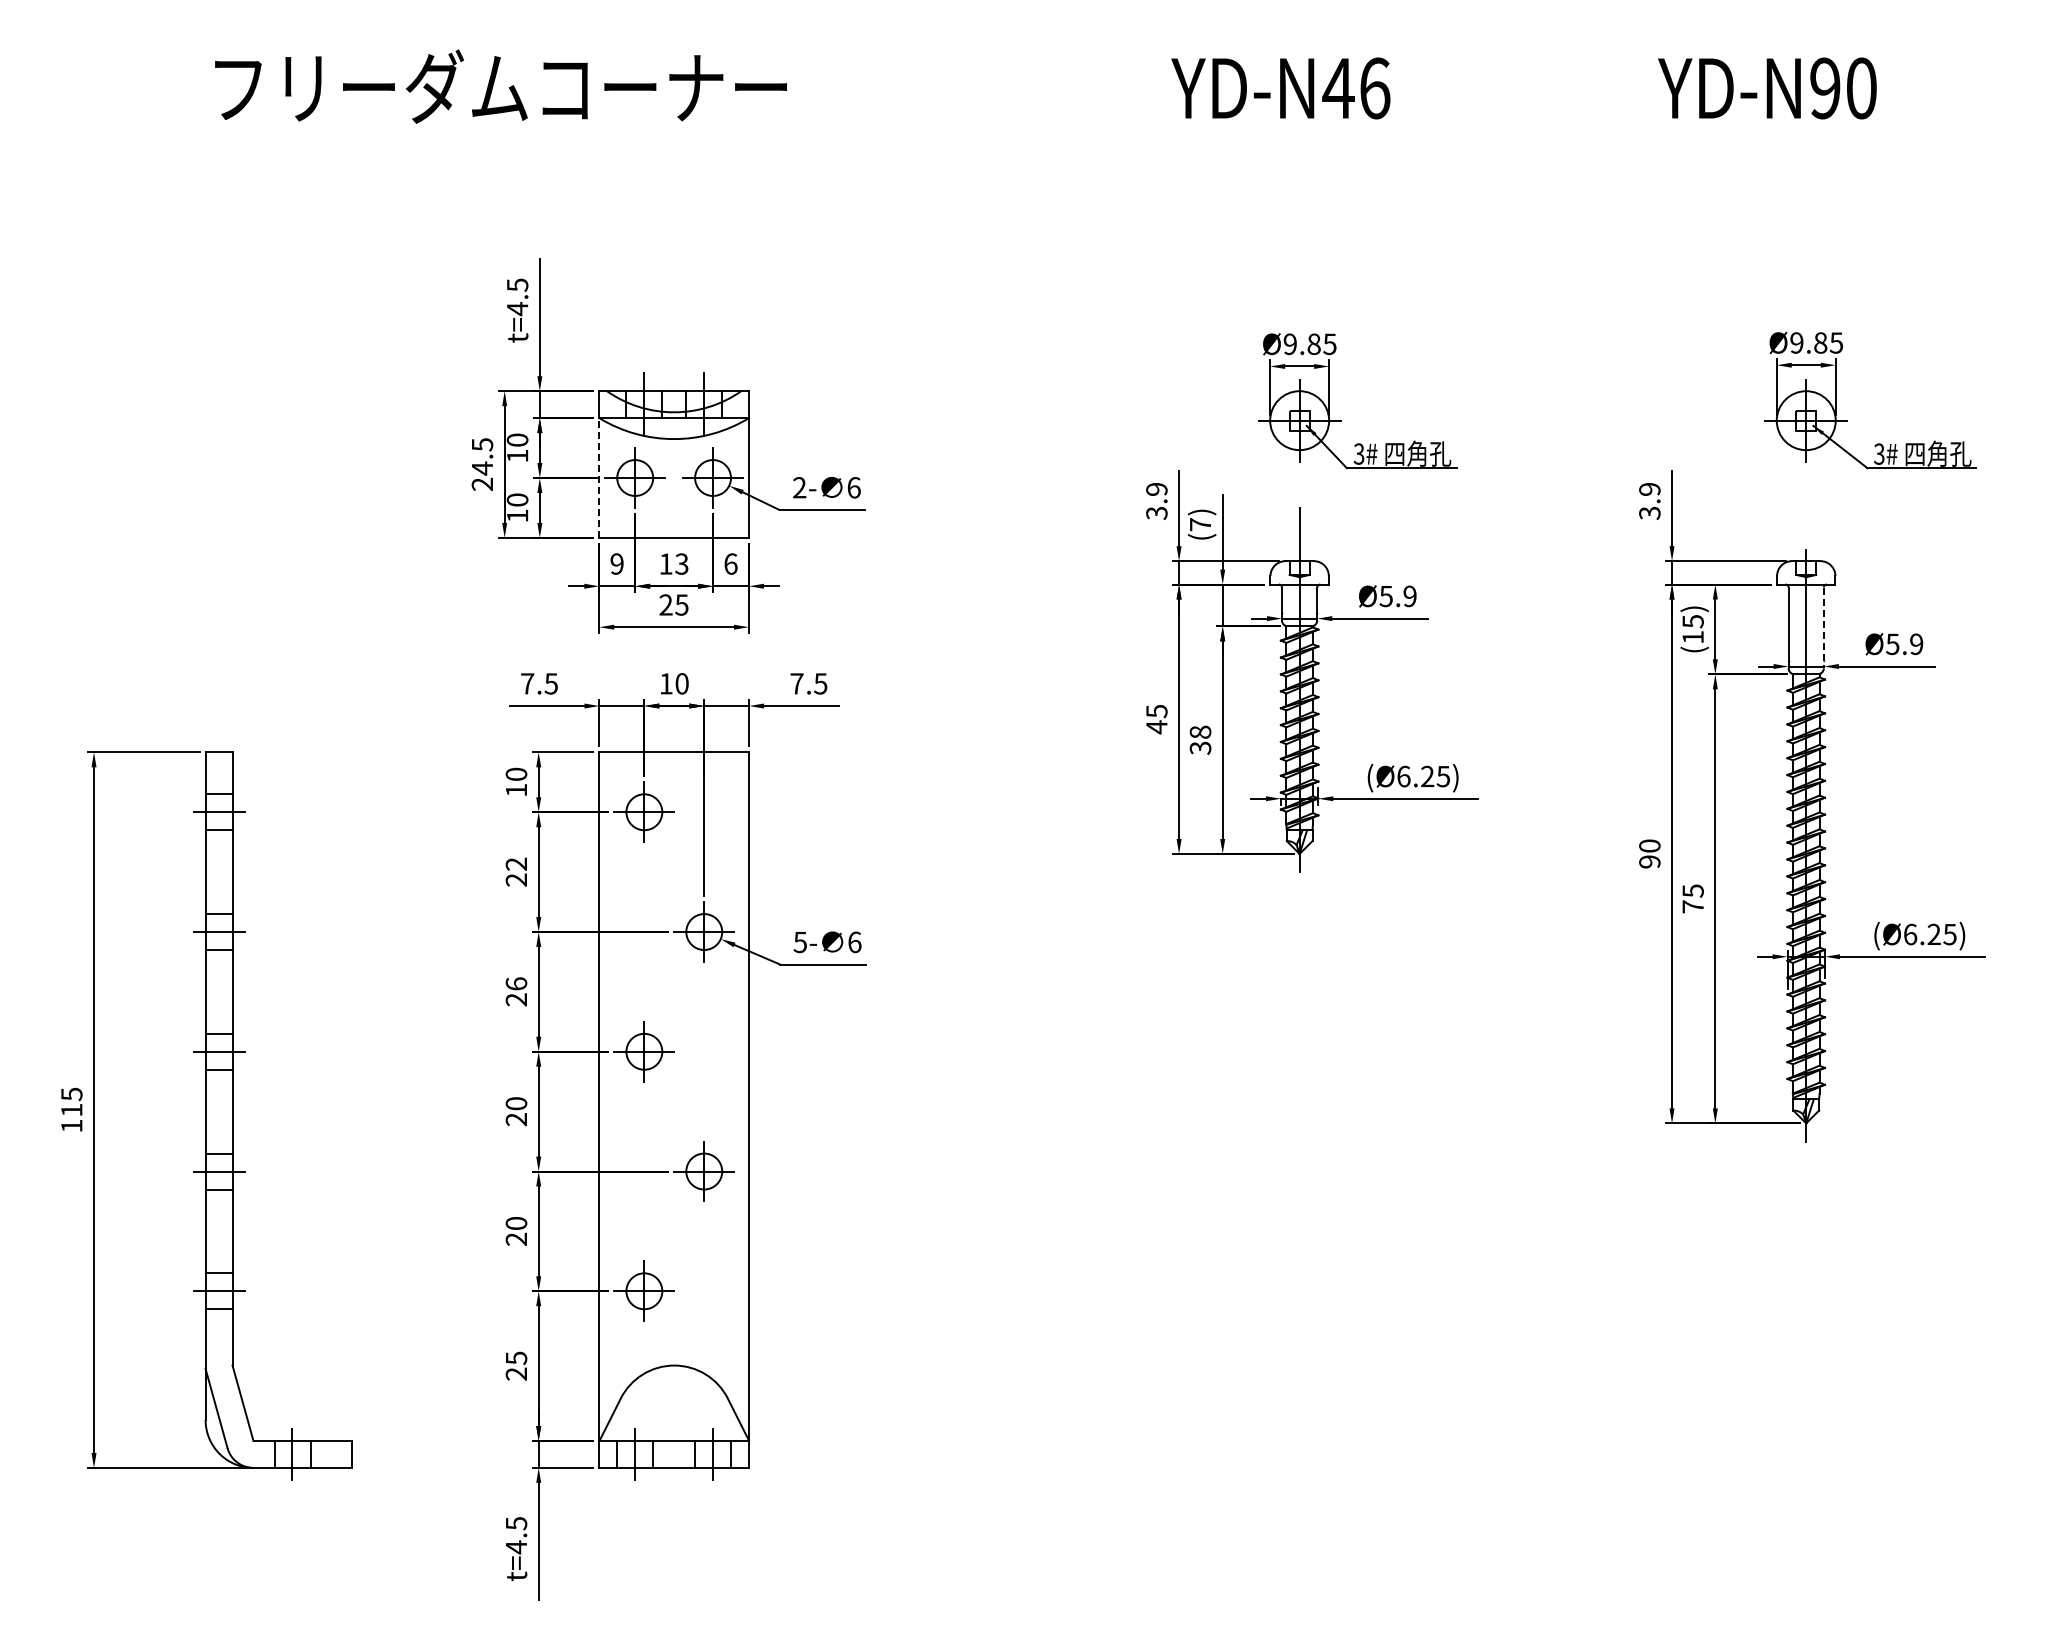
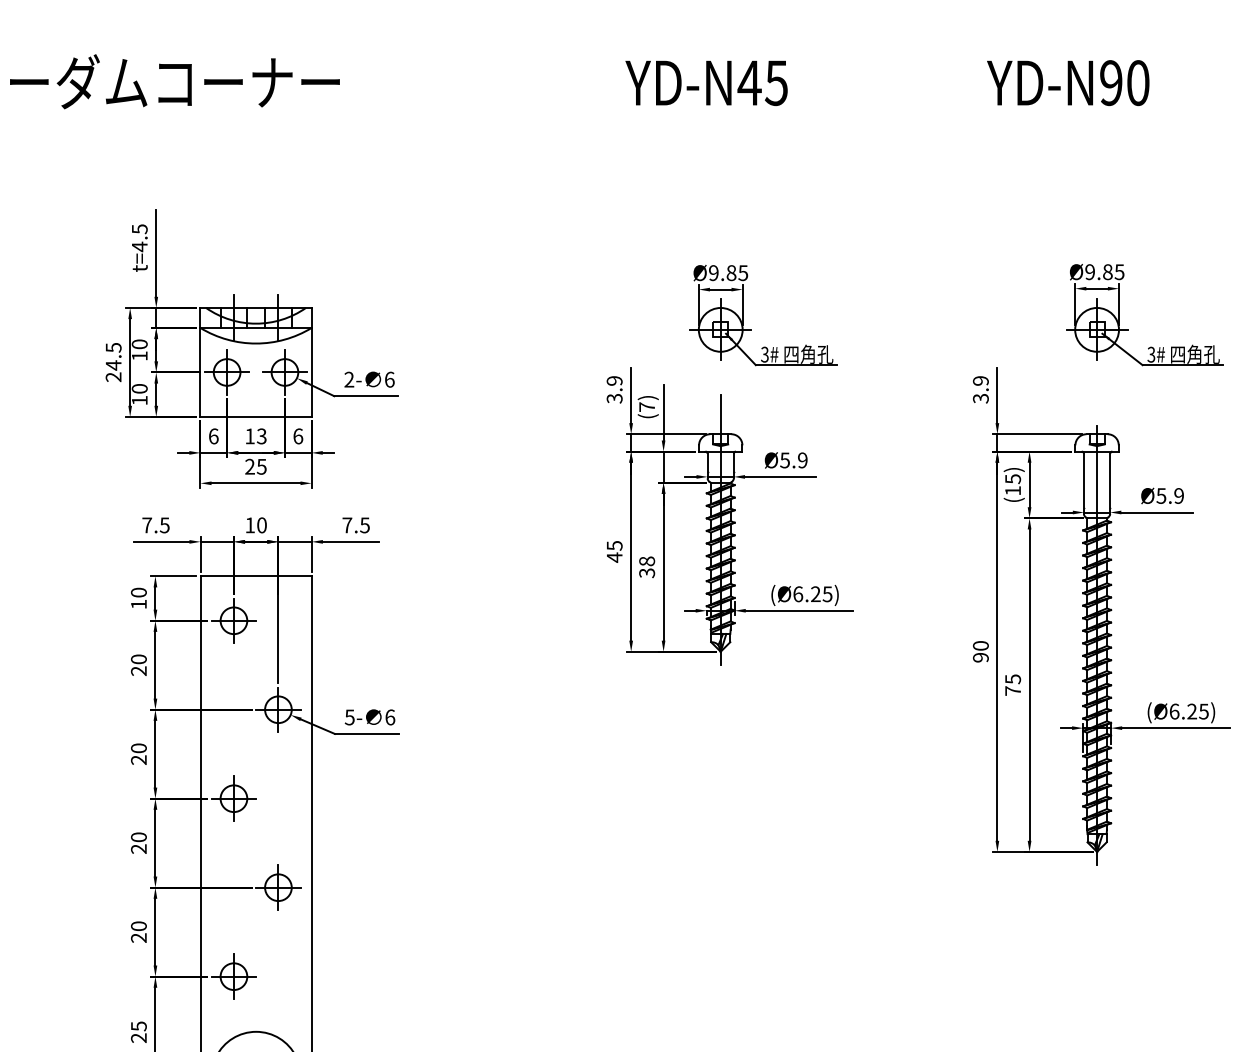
text: (1374, 88) -> (776, 83), YD-N46 -> YD-N45
line: (599, 478) -> (200, 372), dashed -> solid
text: (616, 563) -> (213, 435), 9 -> 6
line: (1823, 628) -> (1109, 484), dashed -> solid
text: (516, 863) -> (138, 658), 22 -> 20
text: (516, 983) -> (138, 748), 26 -> 20

